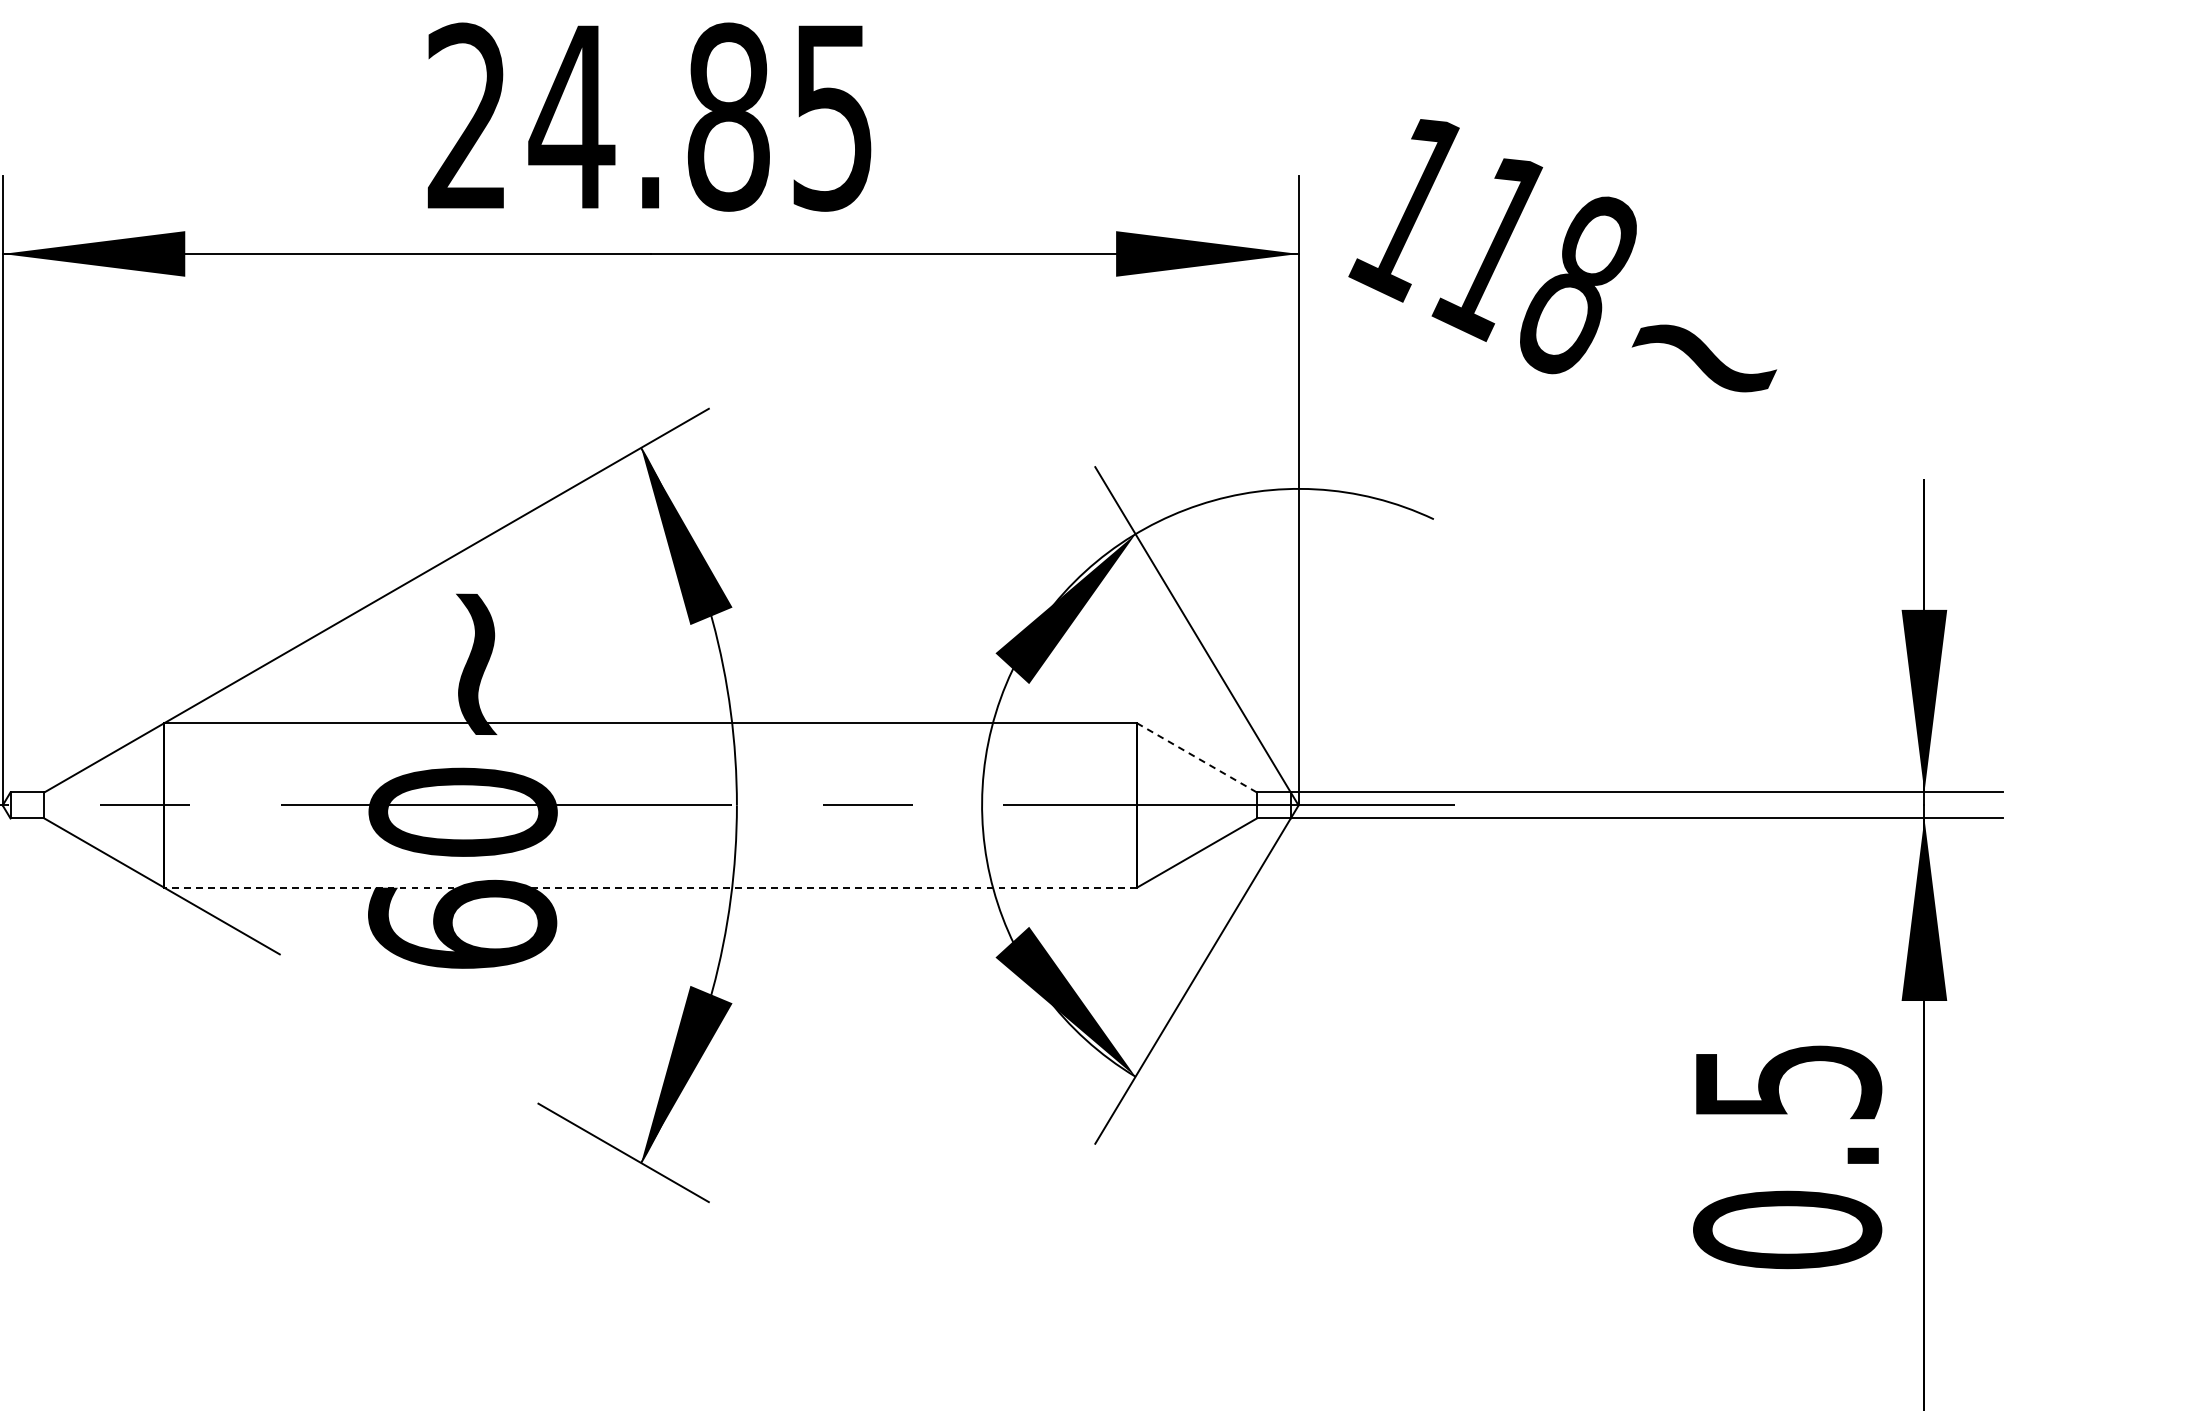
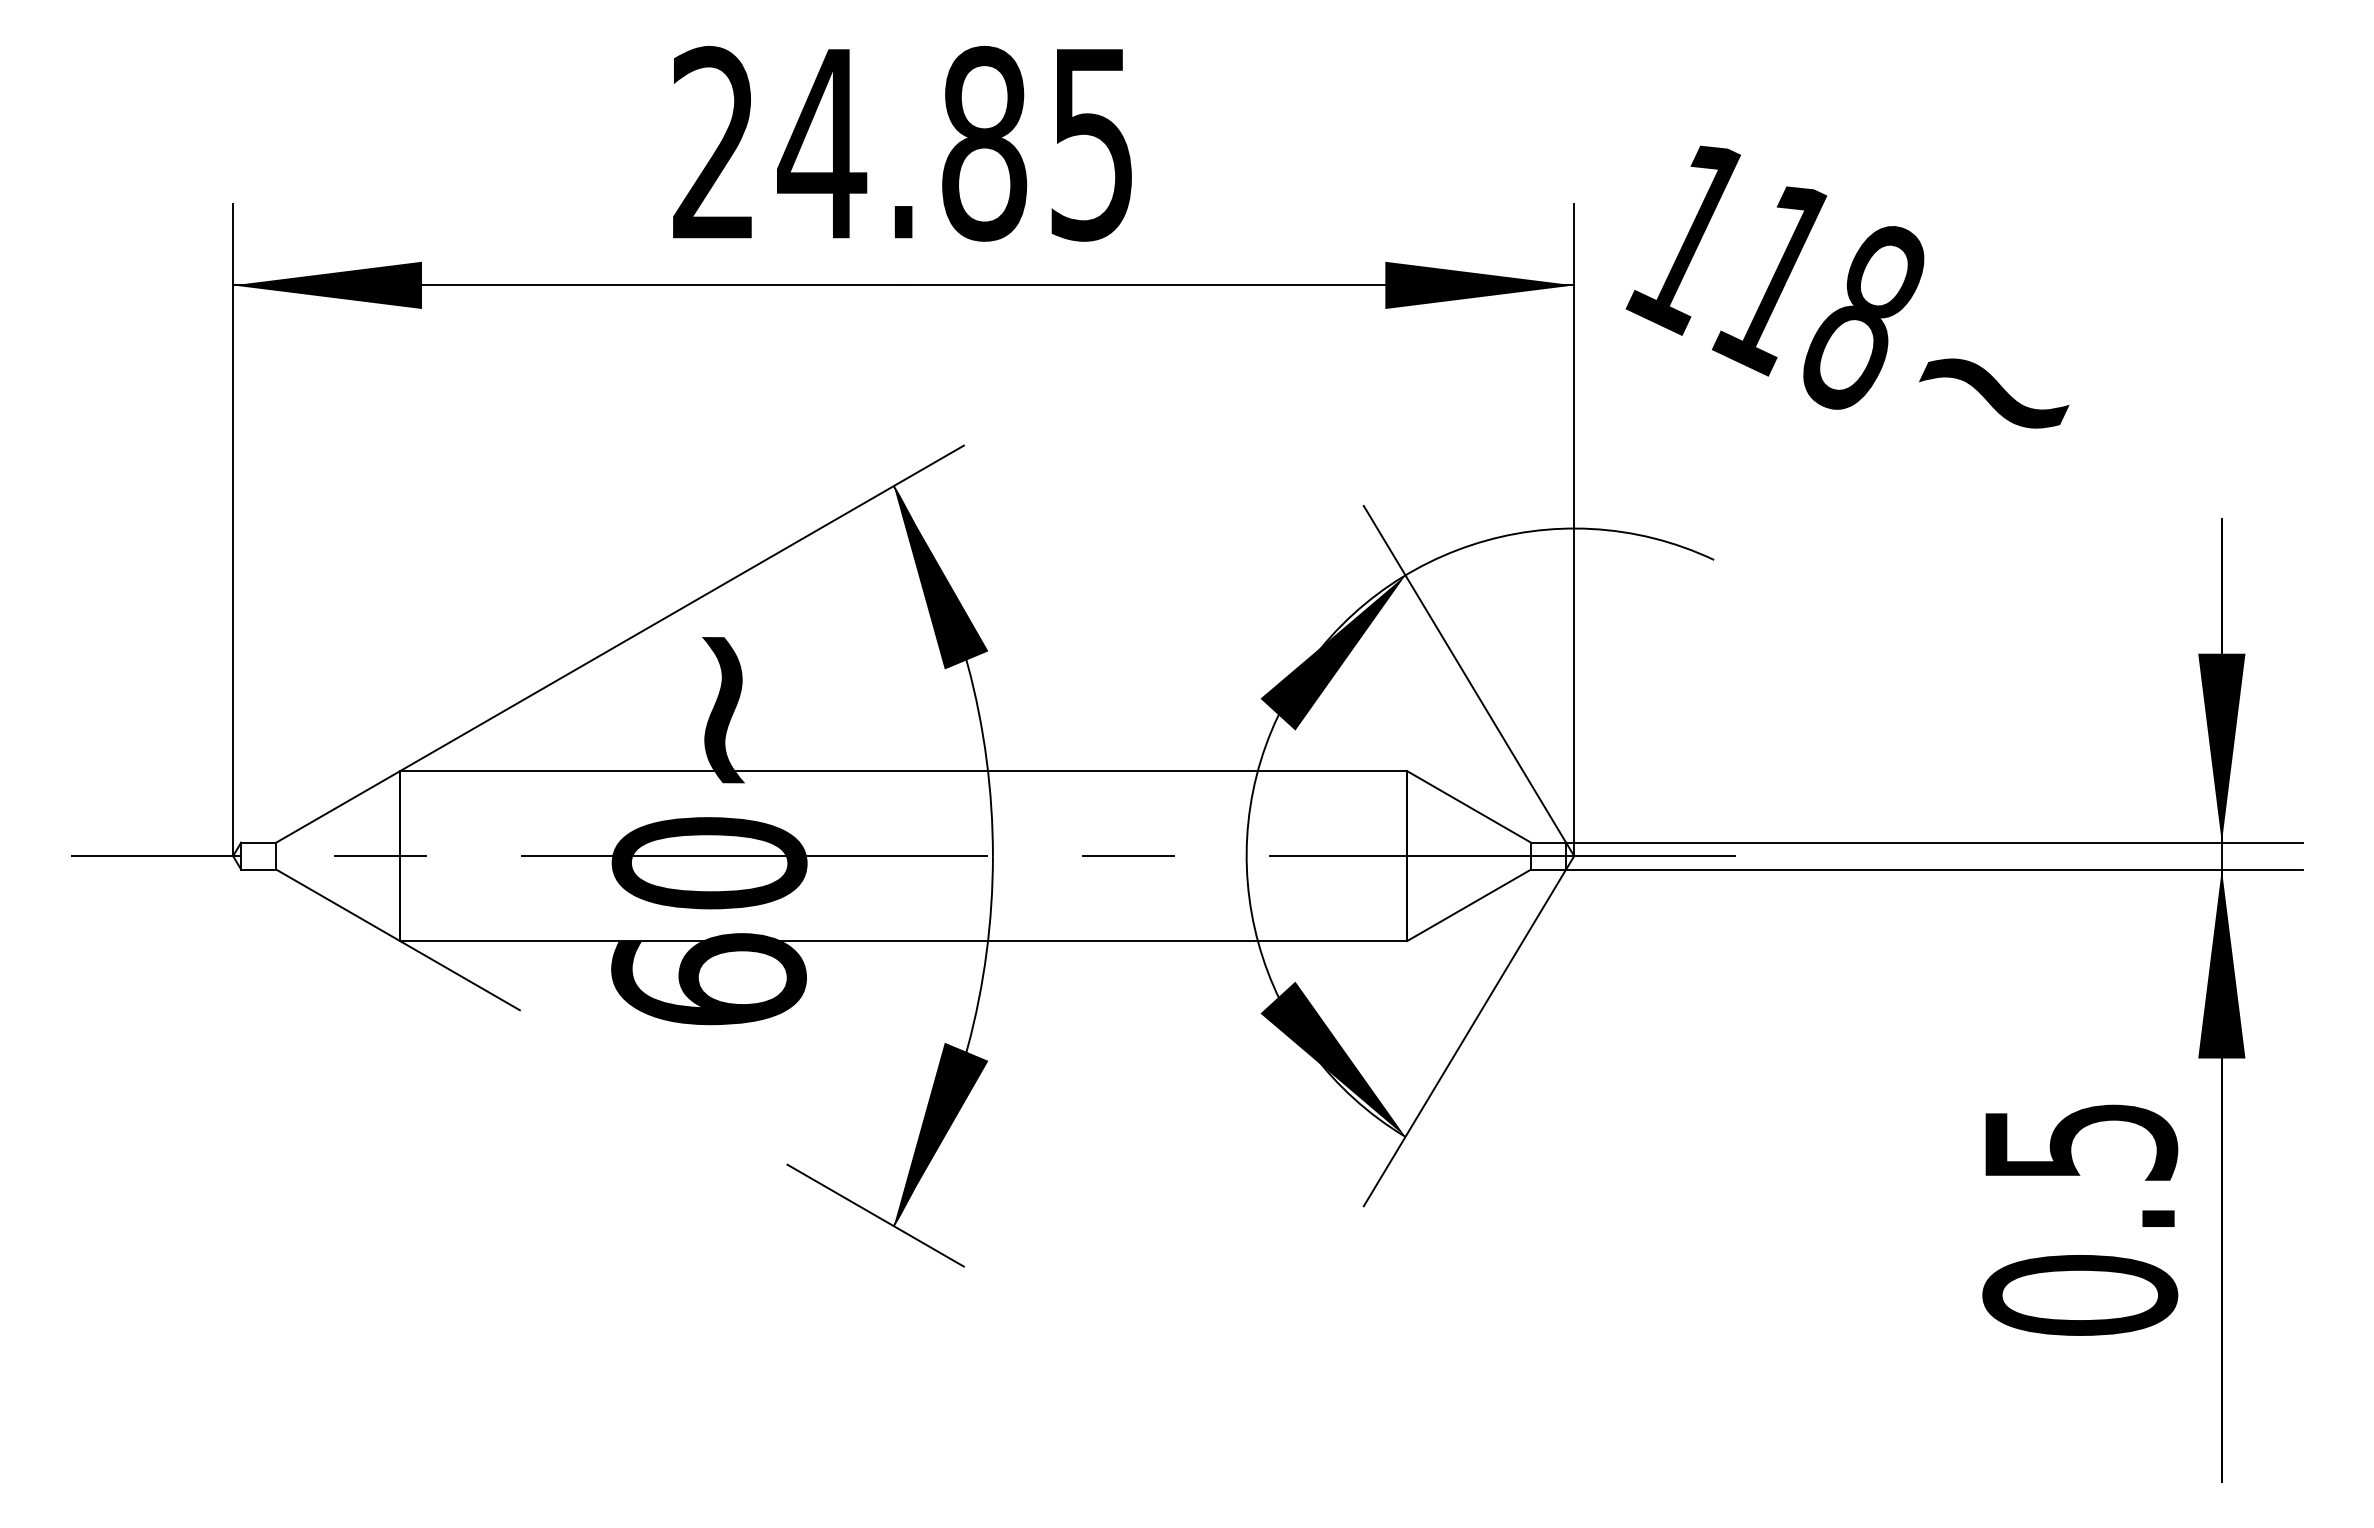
line: (1197, 757) -> (1469, 806), dashed -> solid
line: (650, 887) -> (903, 941), dashed -> solid

